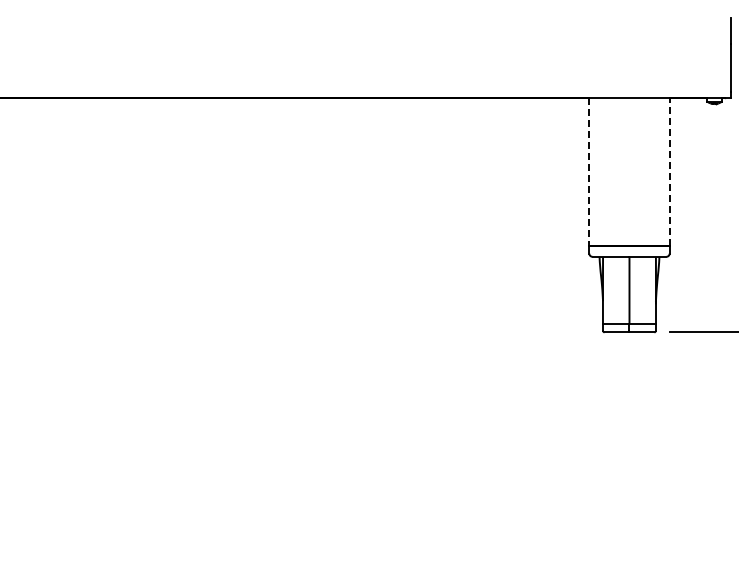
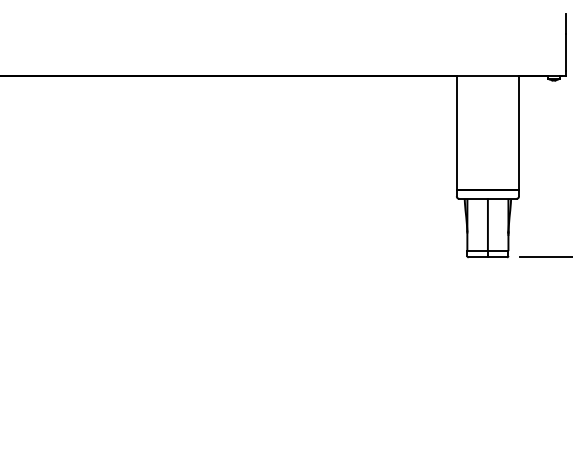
line: (589, 171) -> (456, 132), dashed -> solid
line: (669, 171) -> (518, 132), dashed -> solid

